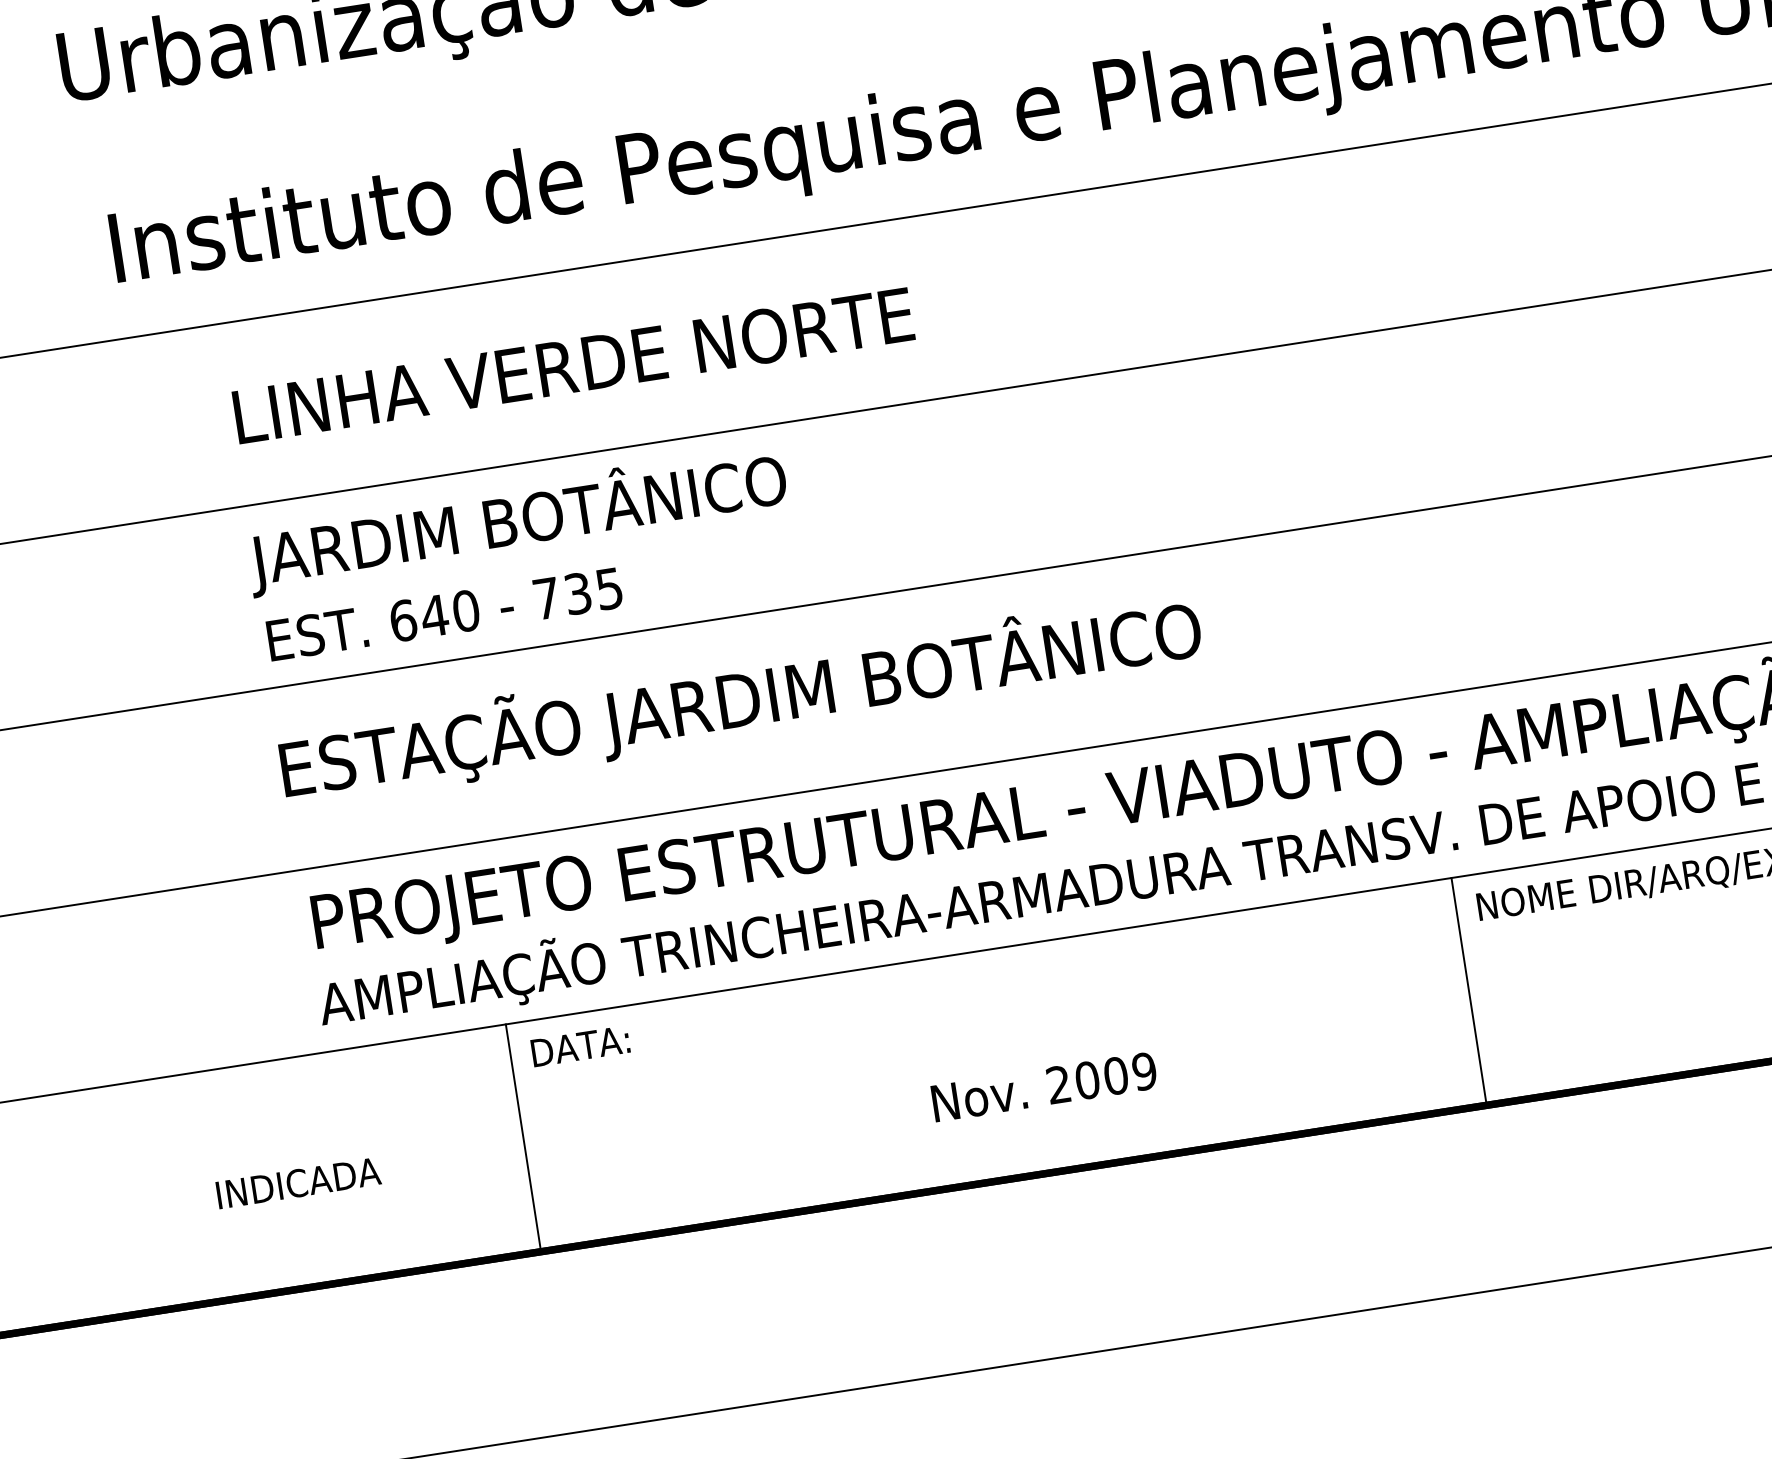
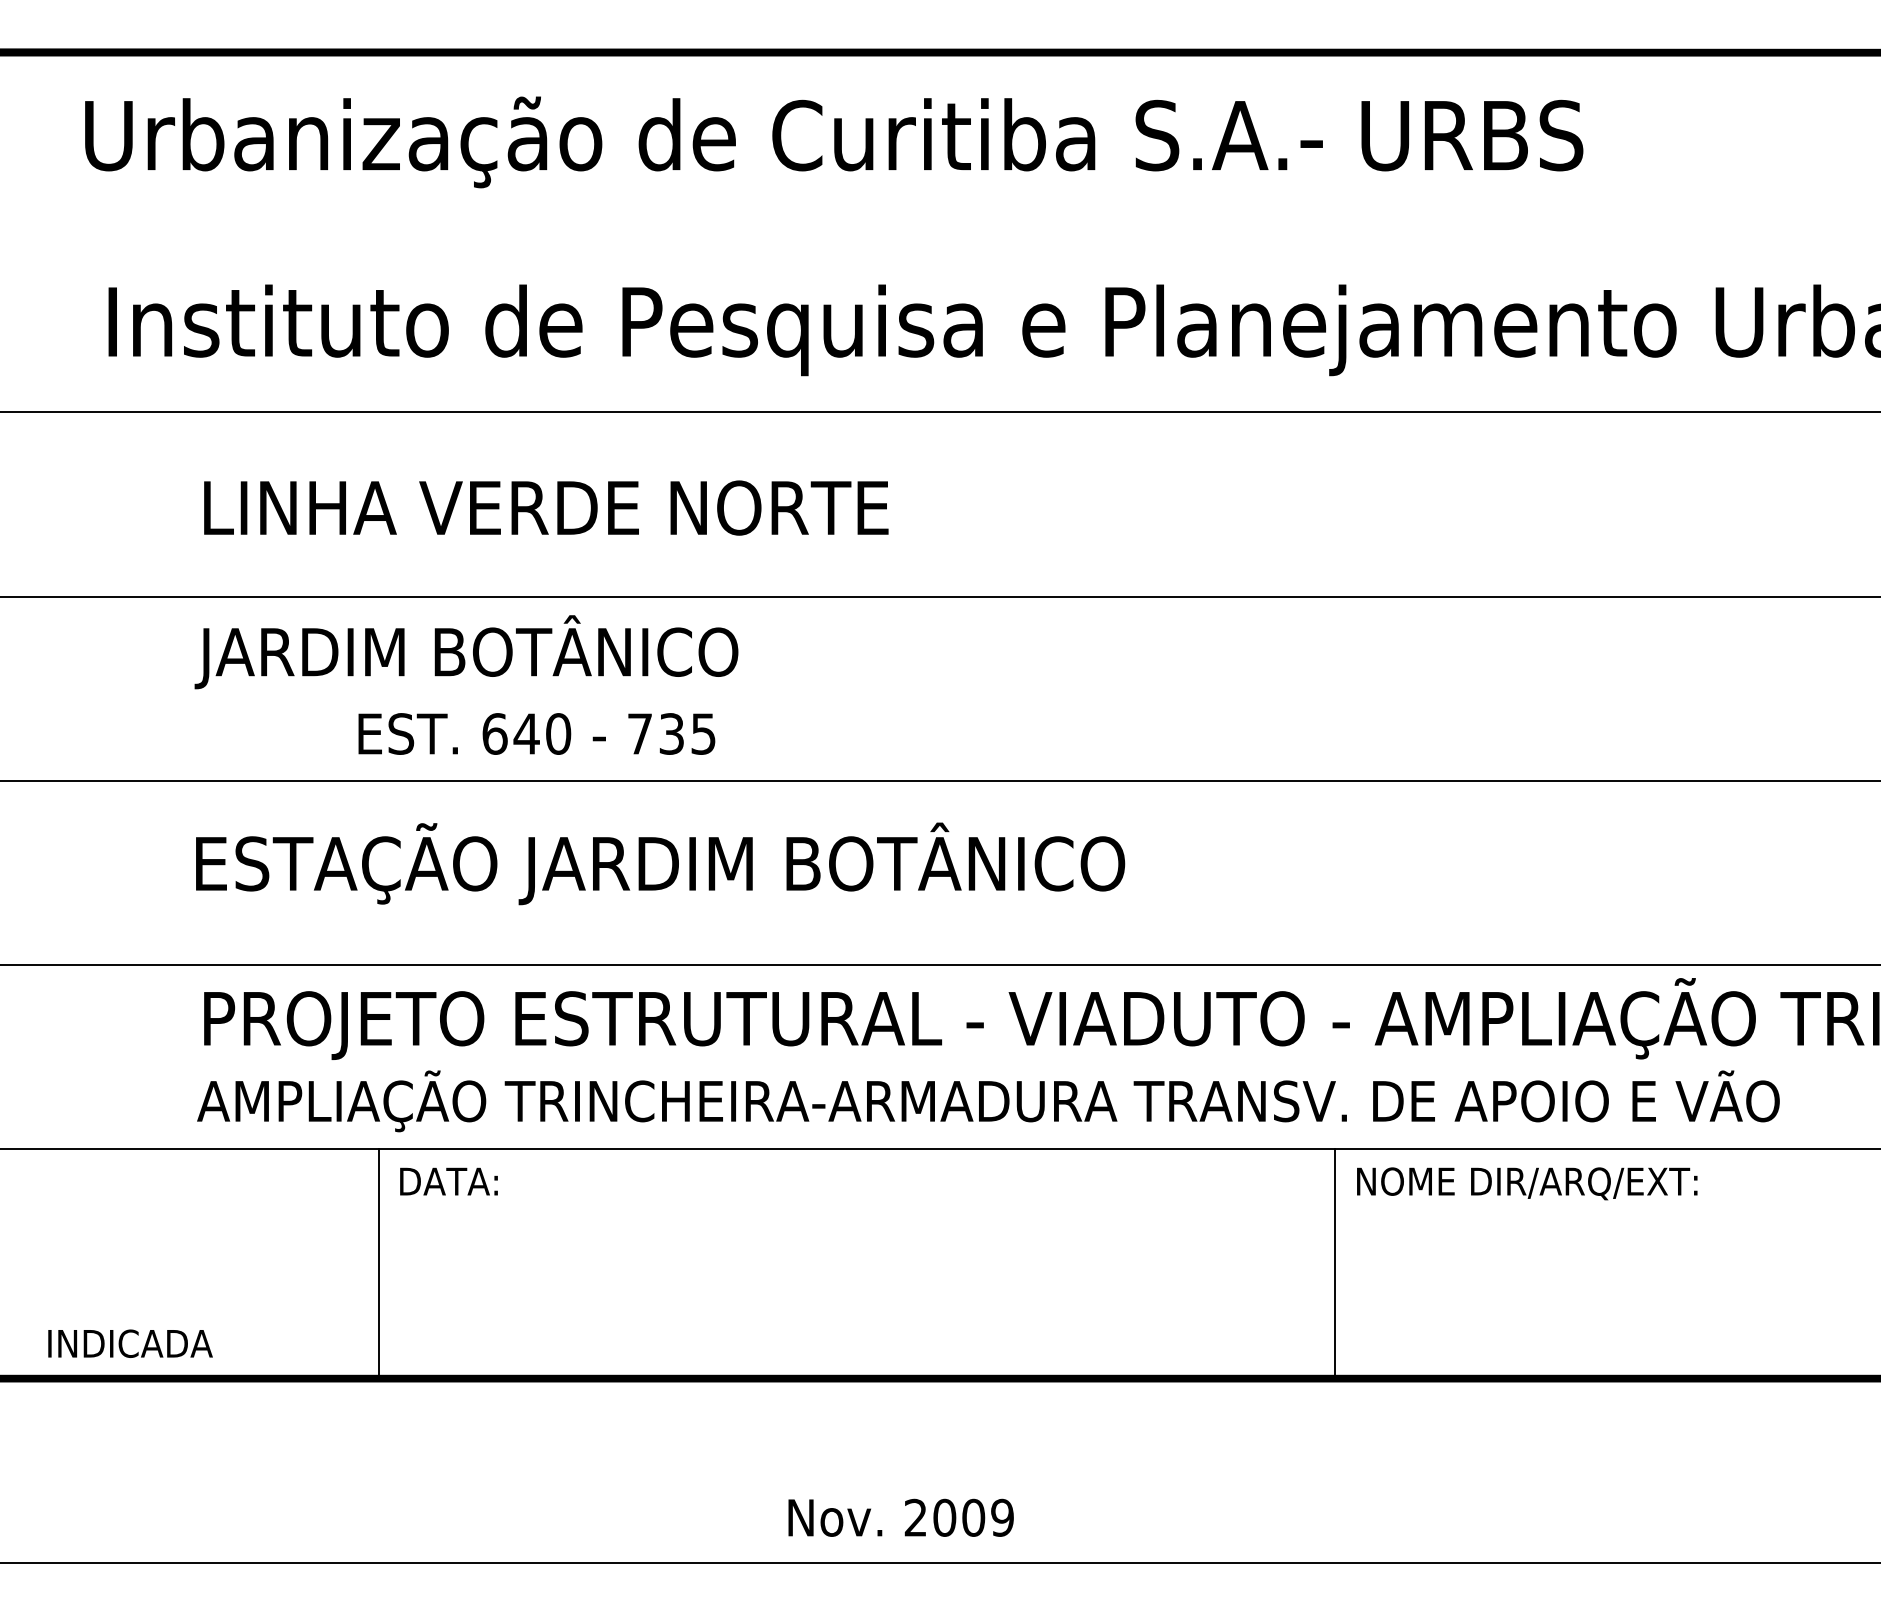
text: (444, 613) -> (536, 733), moved
text: (1043, 1086) -> (900, 1517), moved
text: (298, 1182) -> (130, 1343), moved

